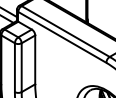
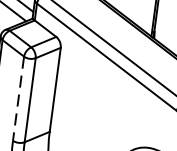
line: (14, 68) -> (17, 99), solid -> dashed

